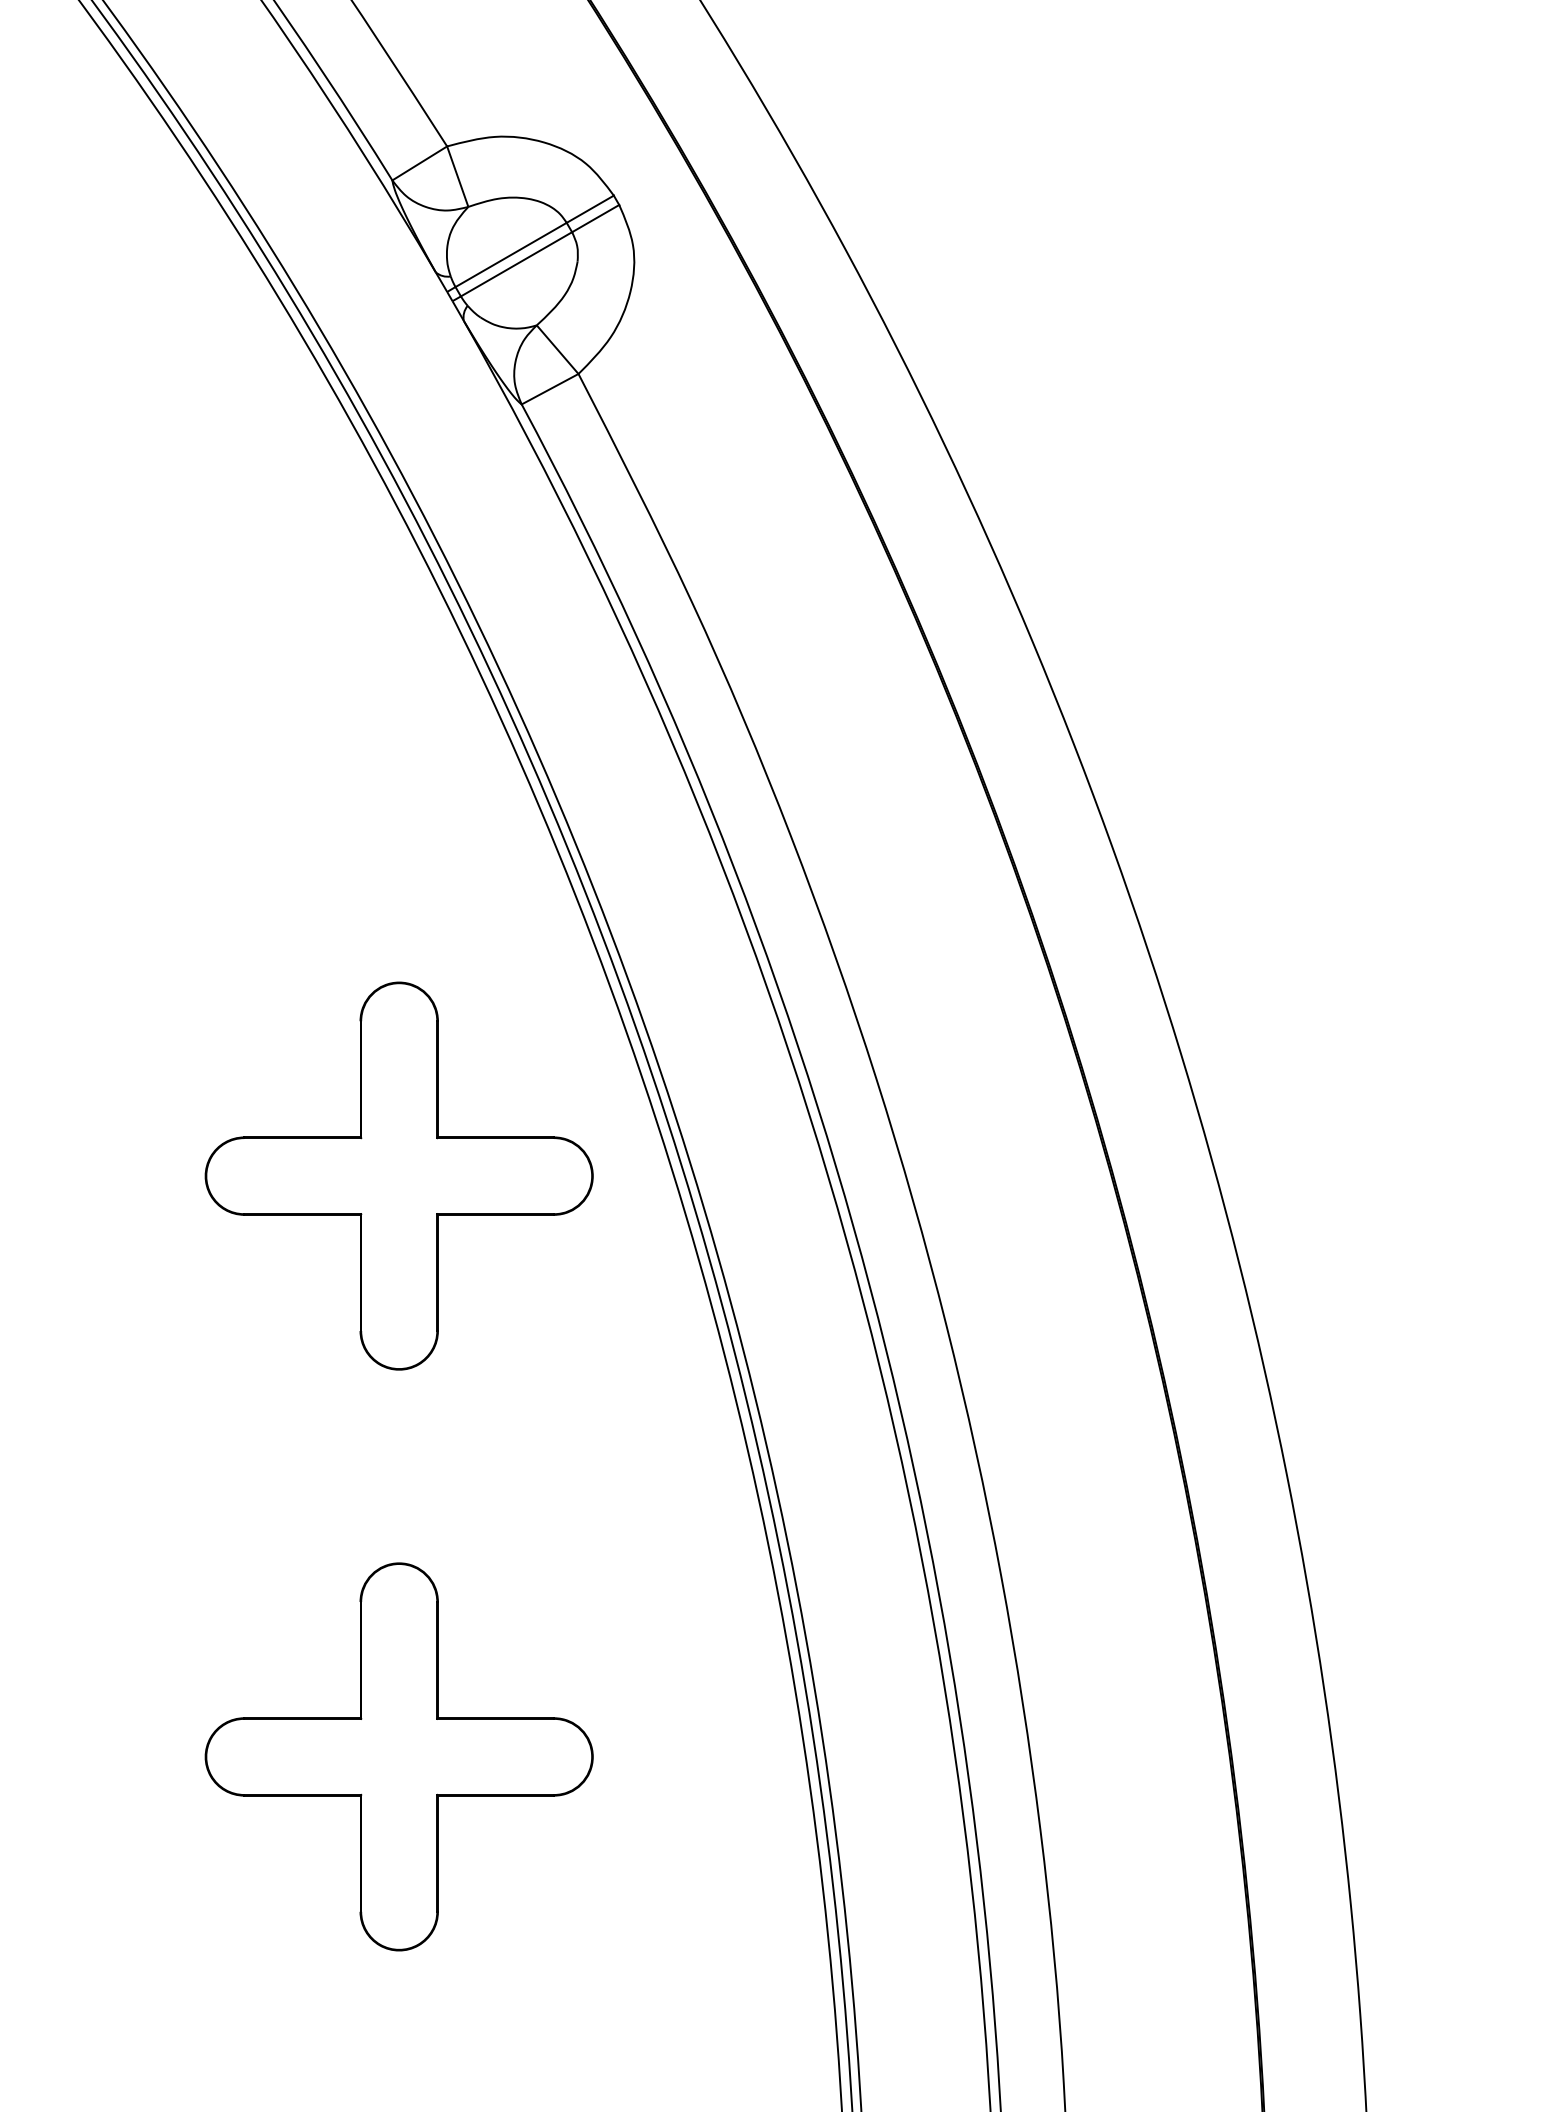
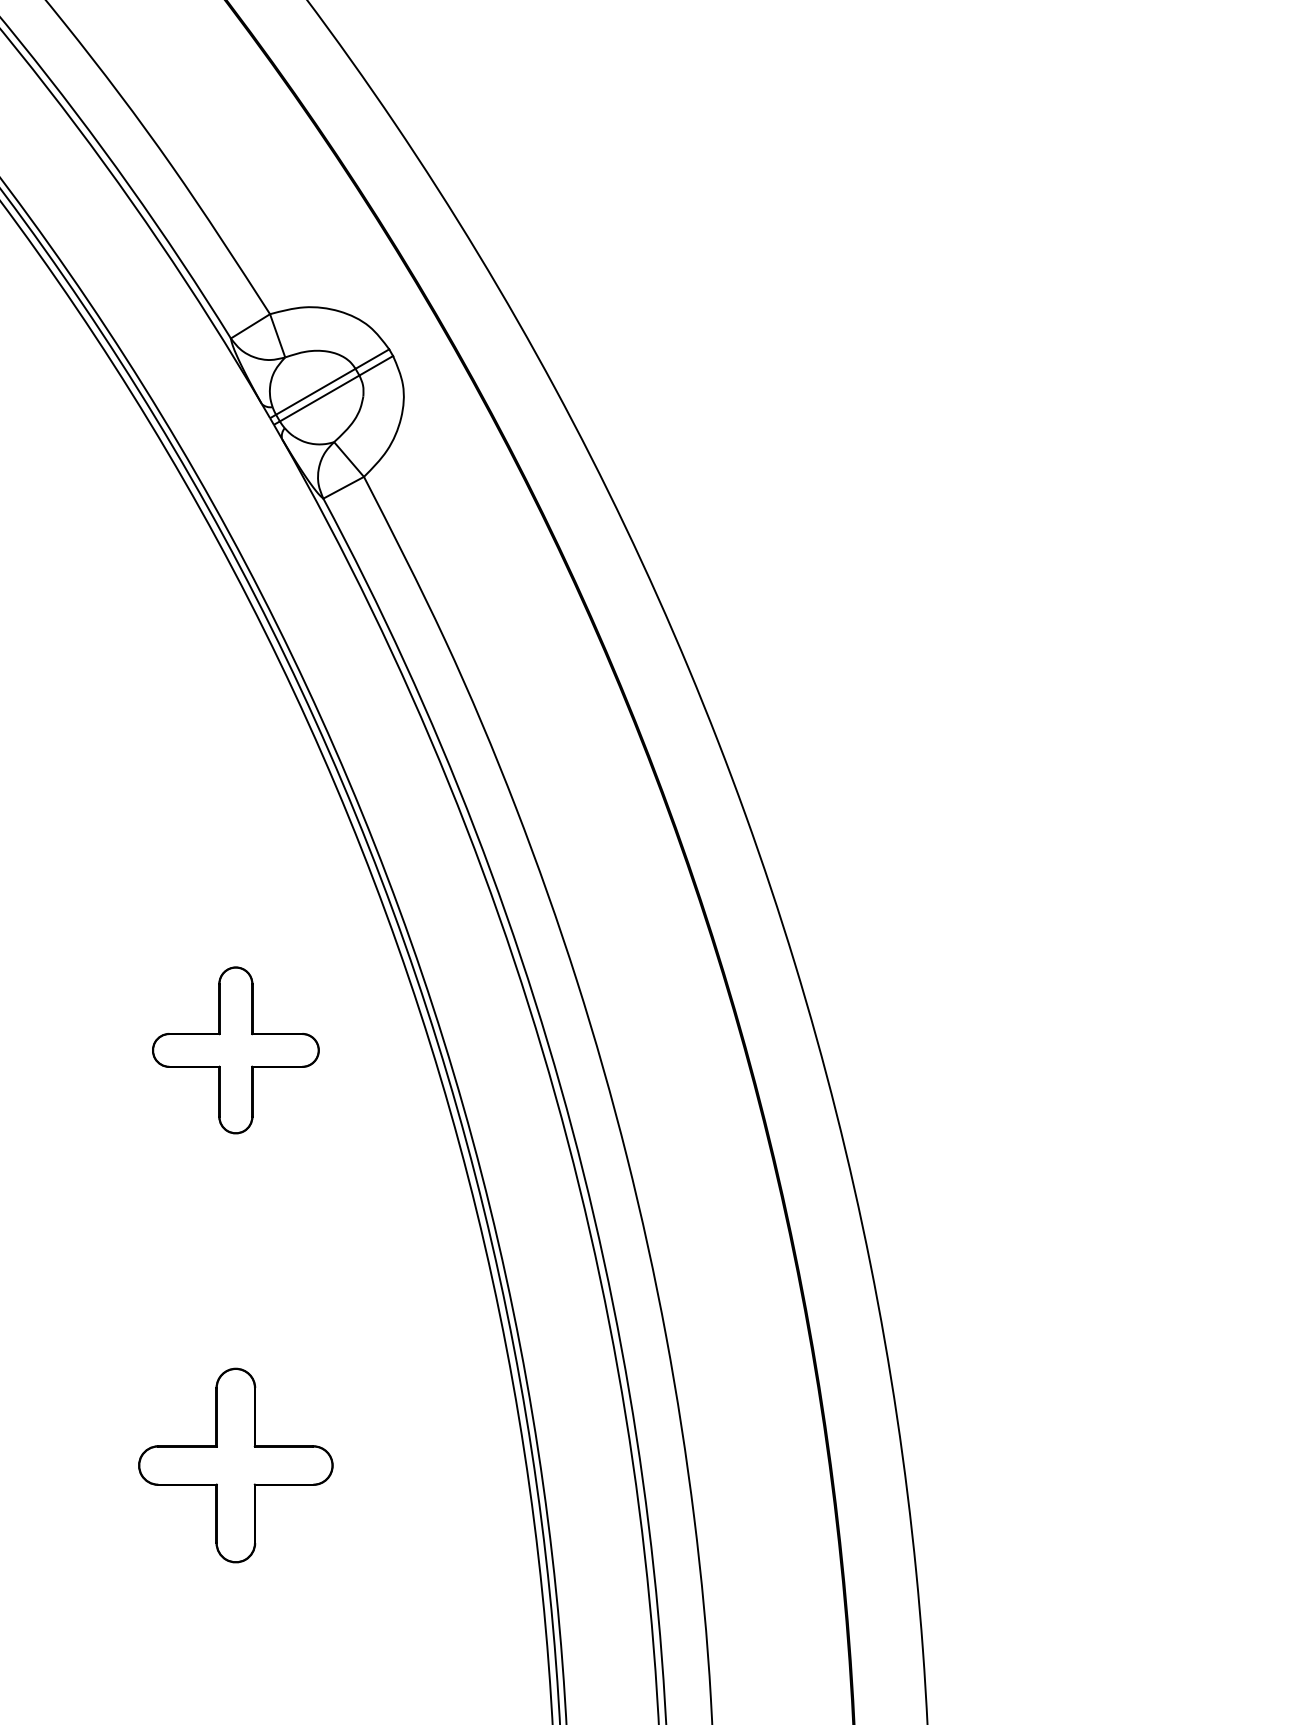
part: (398, 1176) -> (235, 1050), size x0.6
part: (398, 1756) -> (235, 1465), size x0.7

